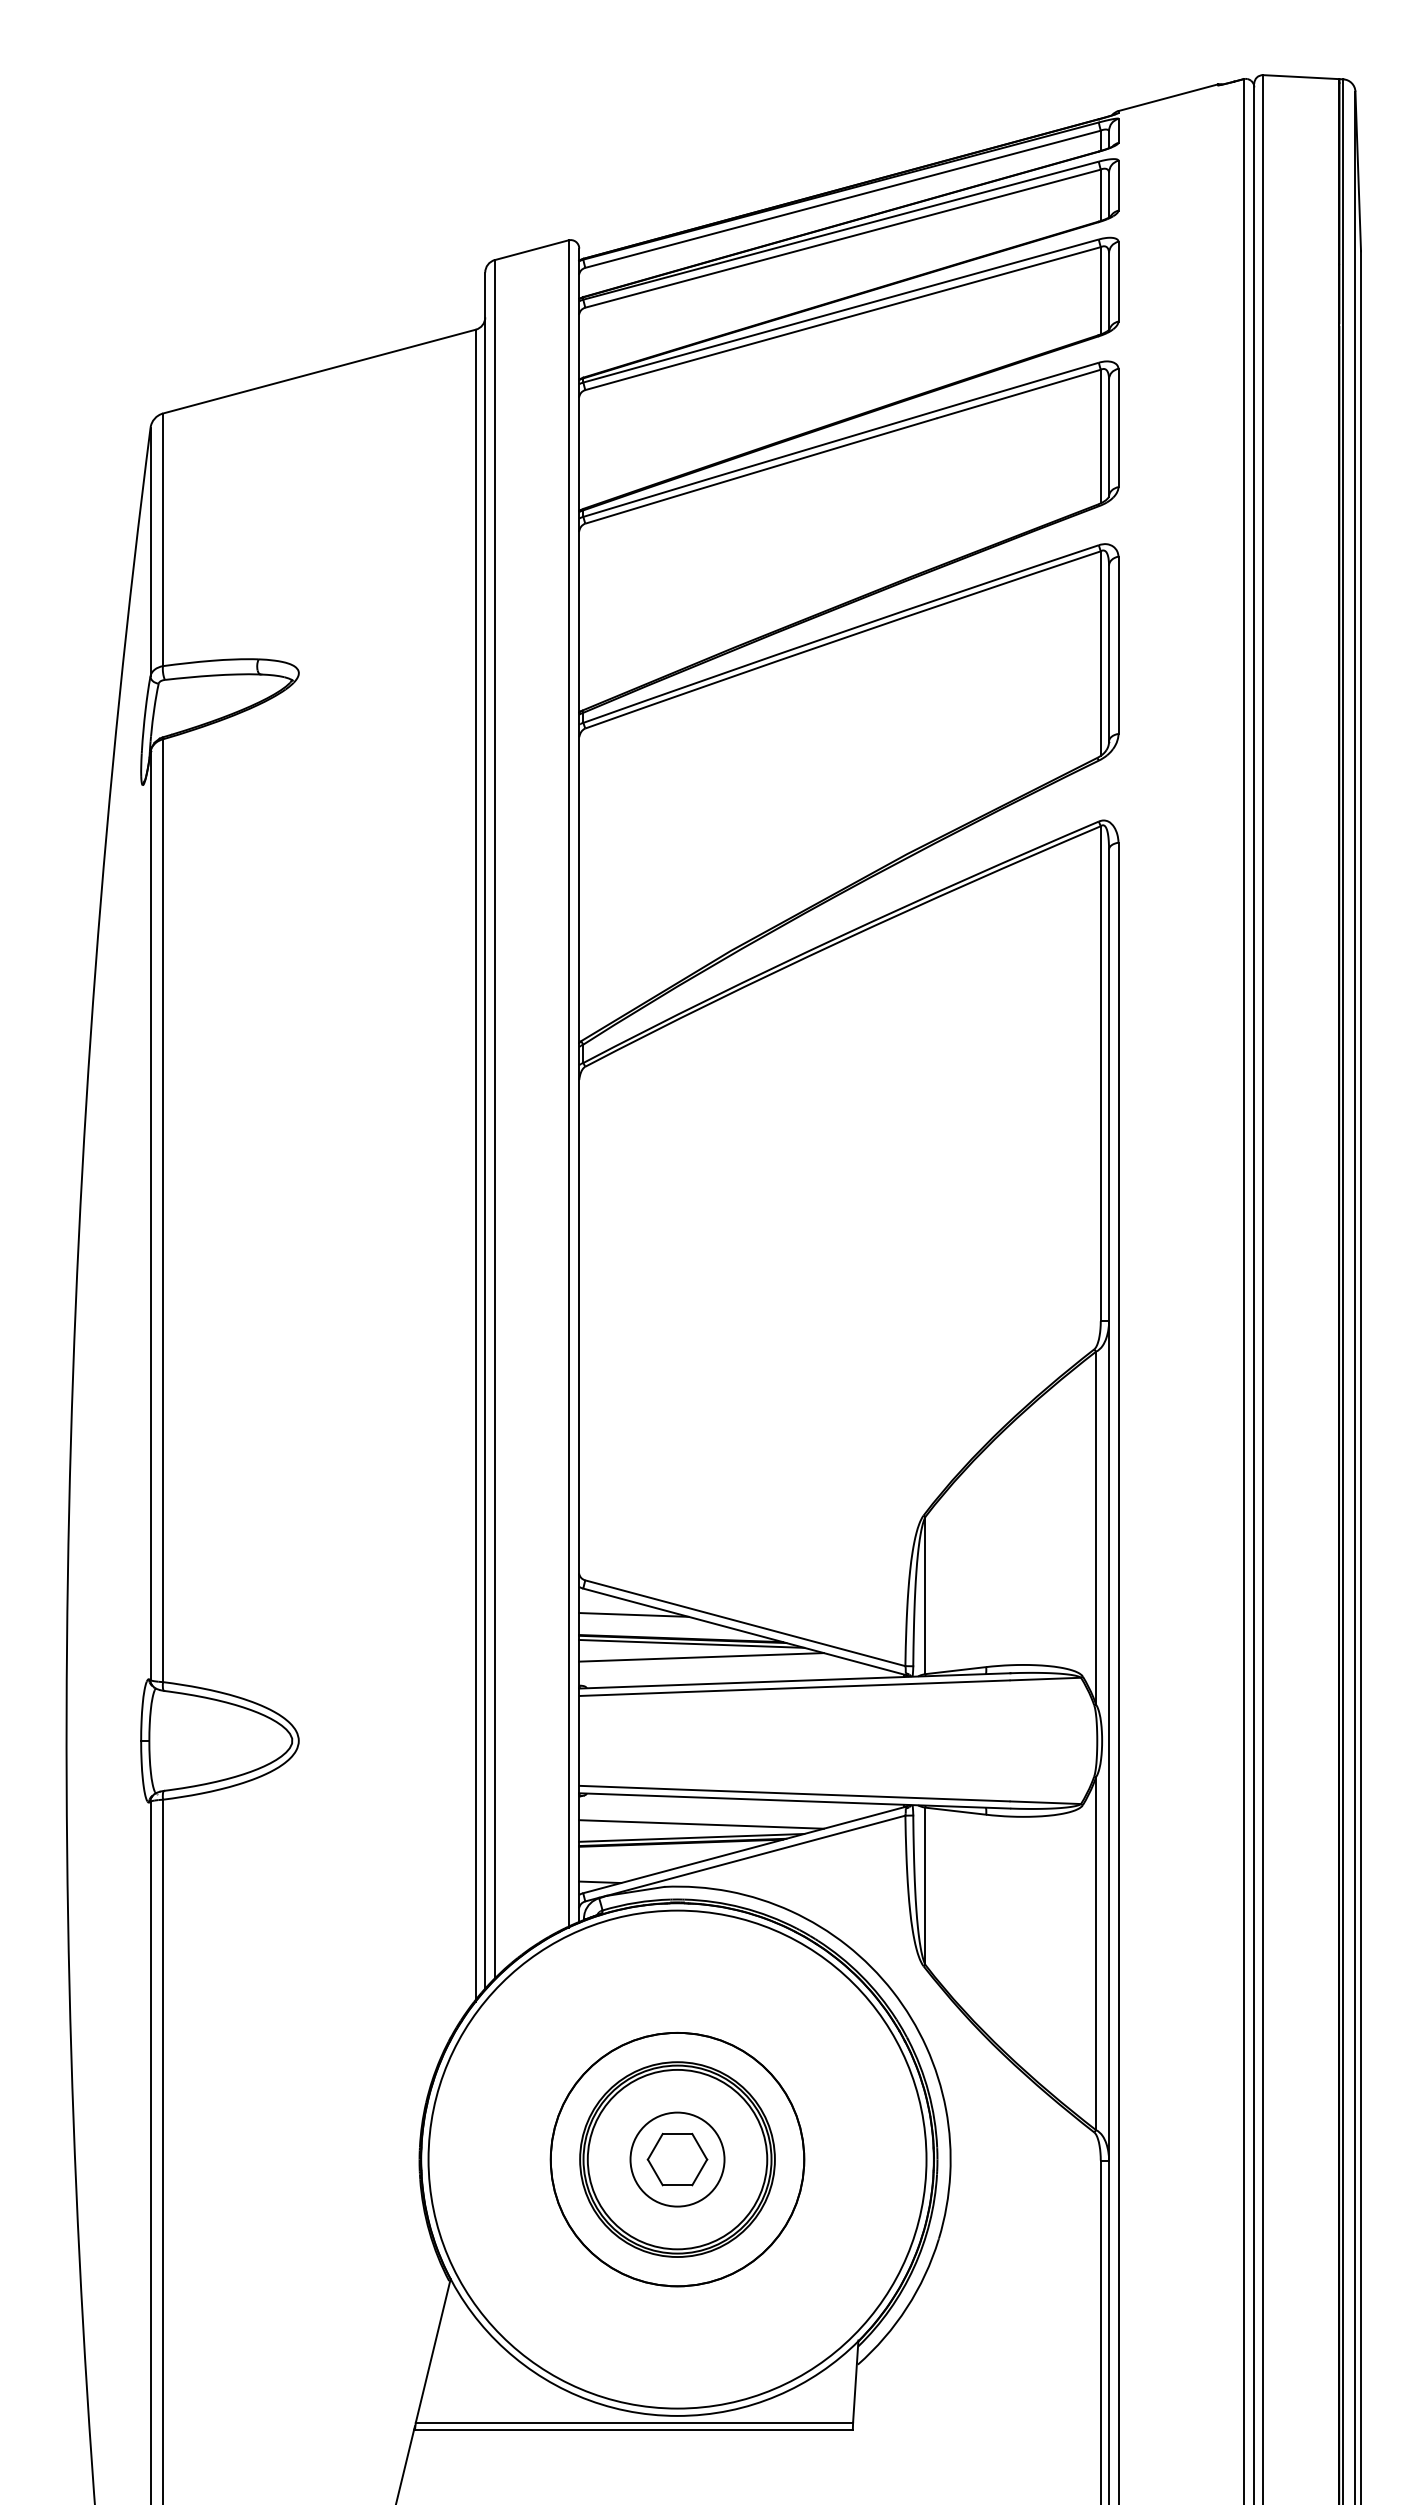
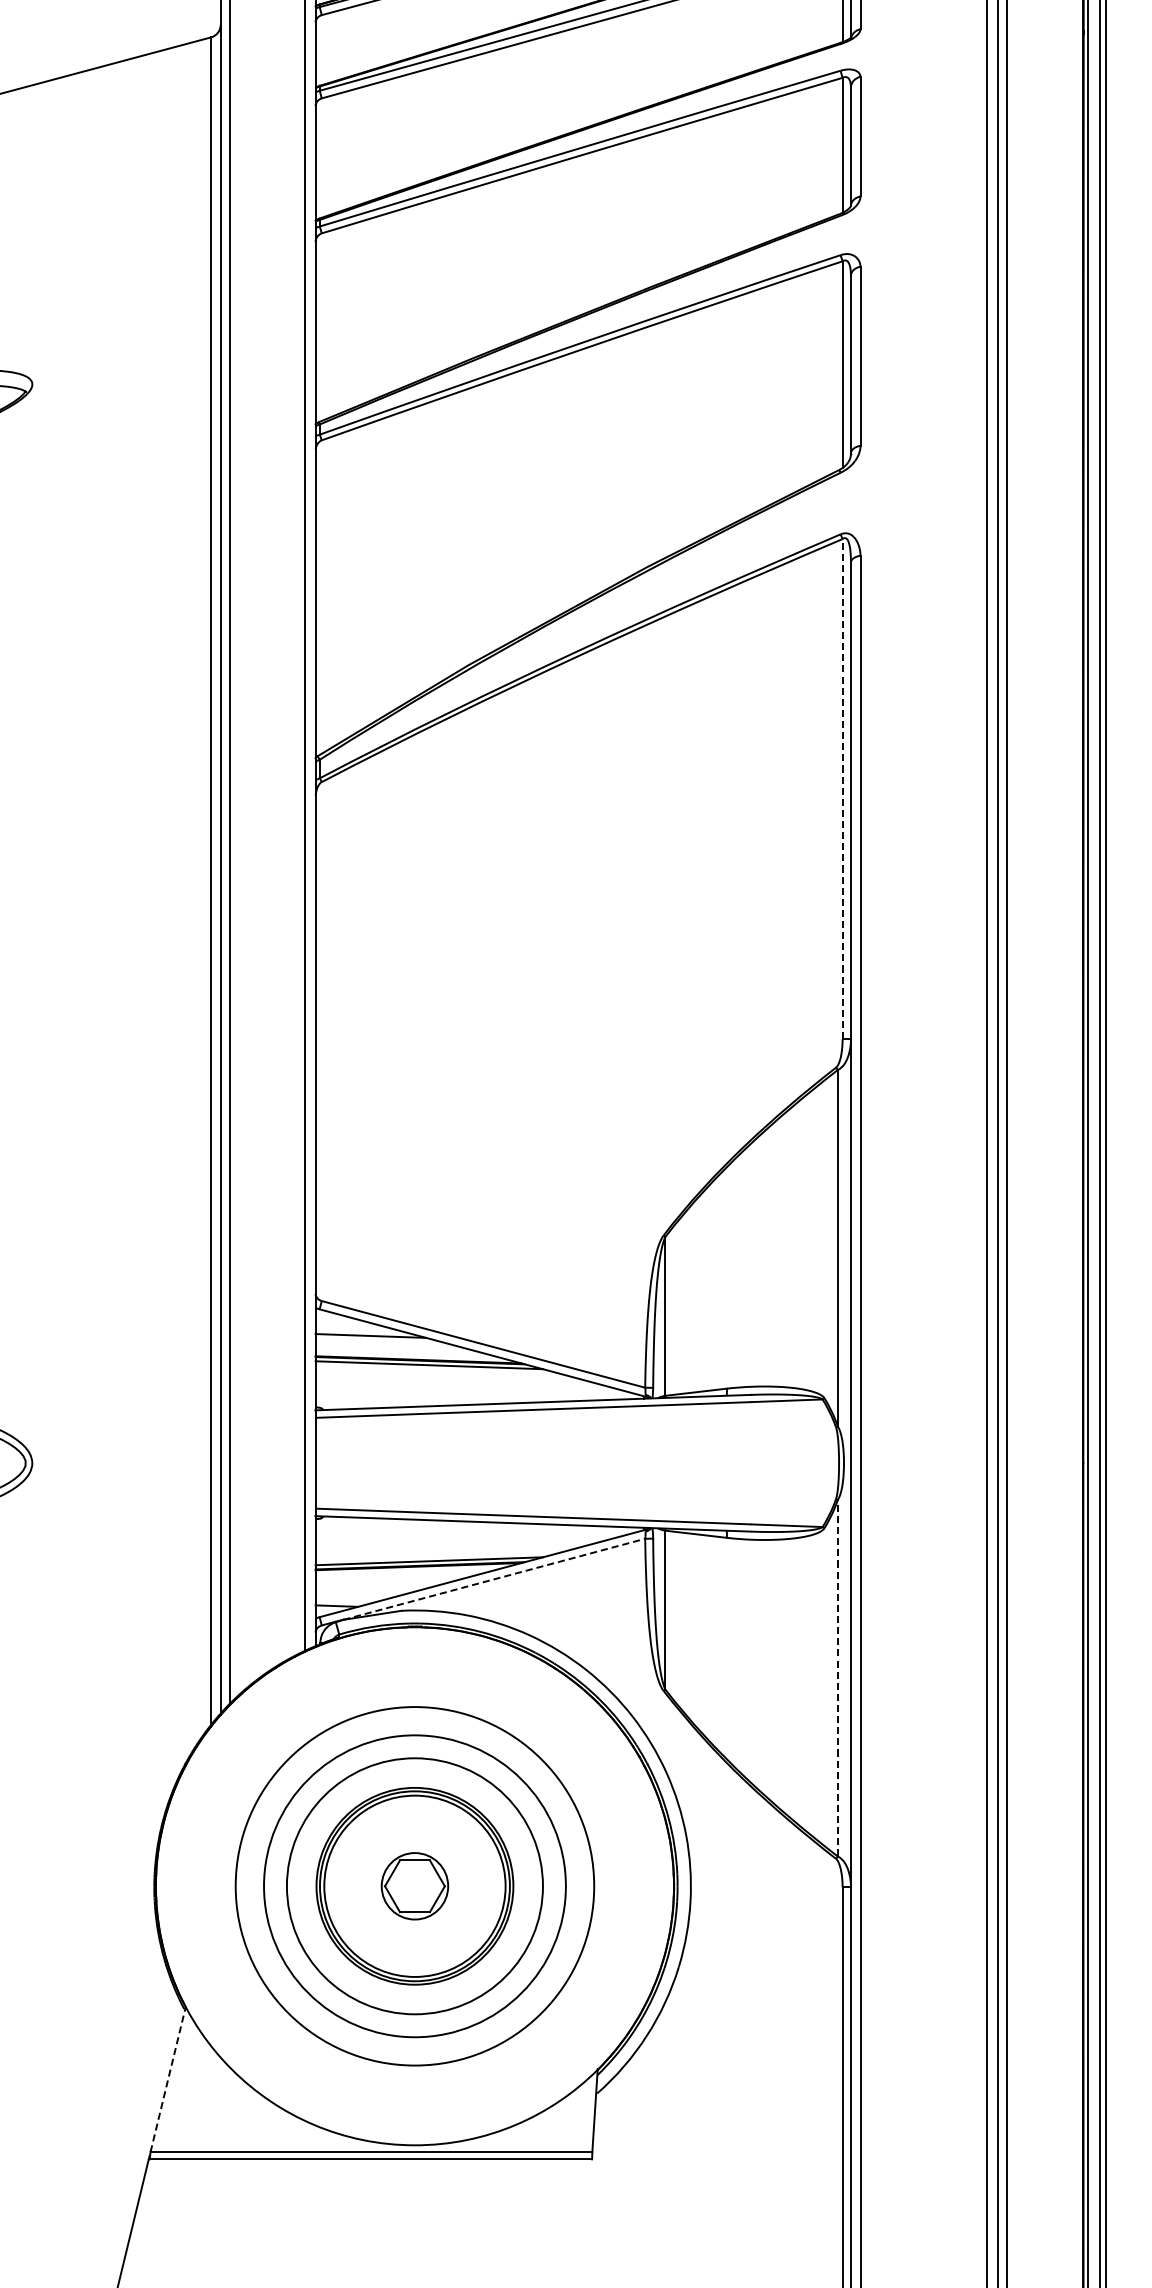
line: (1100, 1073) -> (842, 788), solid -> dashed
line: (701, 1657) -> (439, 1378), removed
line: (701, 1824) -> (439, 1547), removed
line: (755, 1855) -> (493, 1579), solid -> dashed
line: (1096, 1953) -> (838, 1678), solid -> dashed
circle: (677, 2159) -> (414, 1886), size x0.6
circle: (677, 2159) -> (414, 1886), size x0.7
circle: (677, 2159) -> (414, 1886), size x1.4
line: (433, 2350) -> (168, 2079), solid -> dashed

